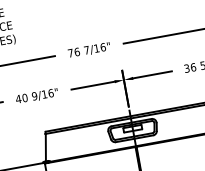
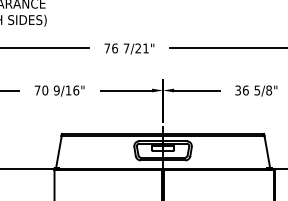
text: (99, 48) -> (141, 48), 7/16" -> 7/21"
text: (18, 99) -> (37, 90), 40 -> 70

